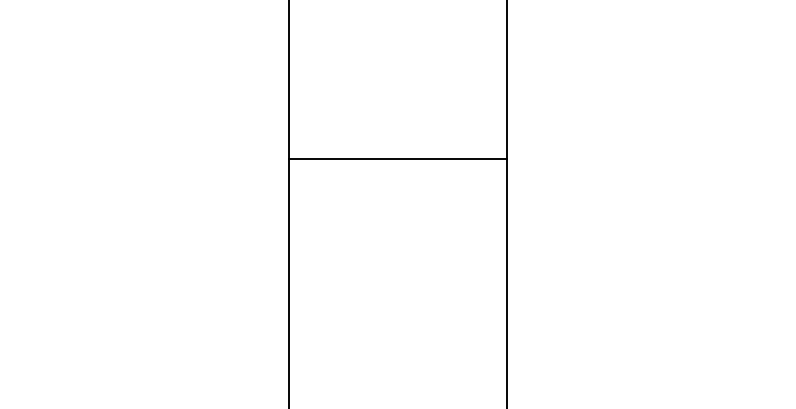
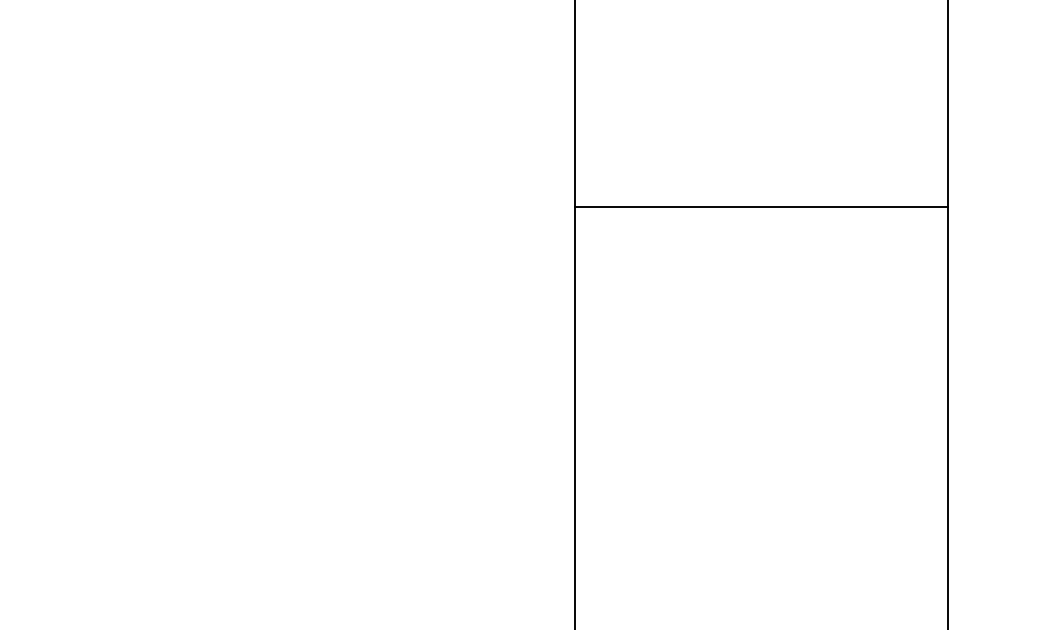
line: (397, 158) -> (760, 206), moved

